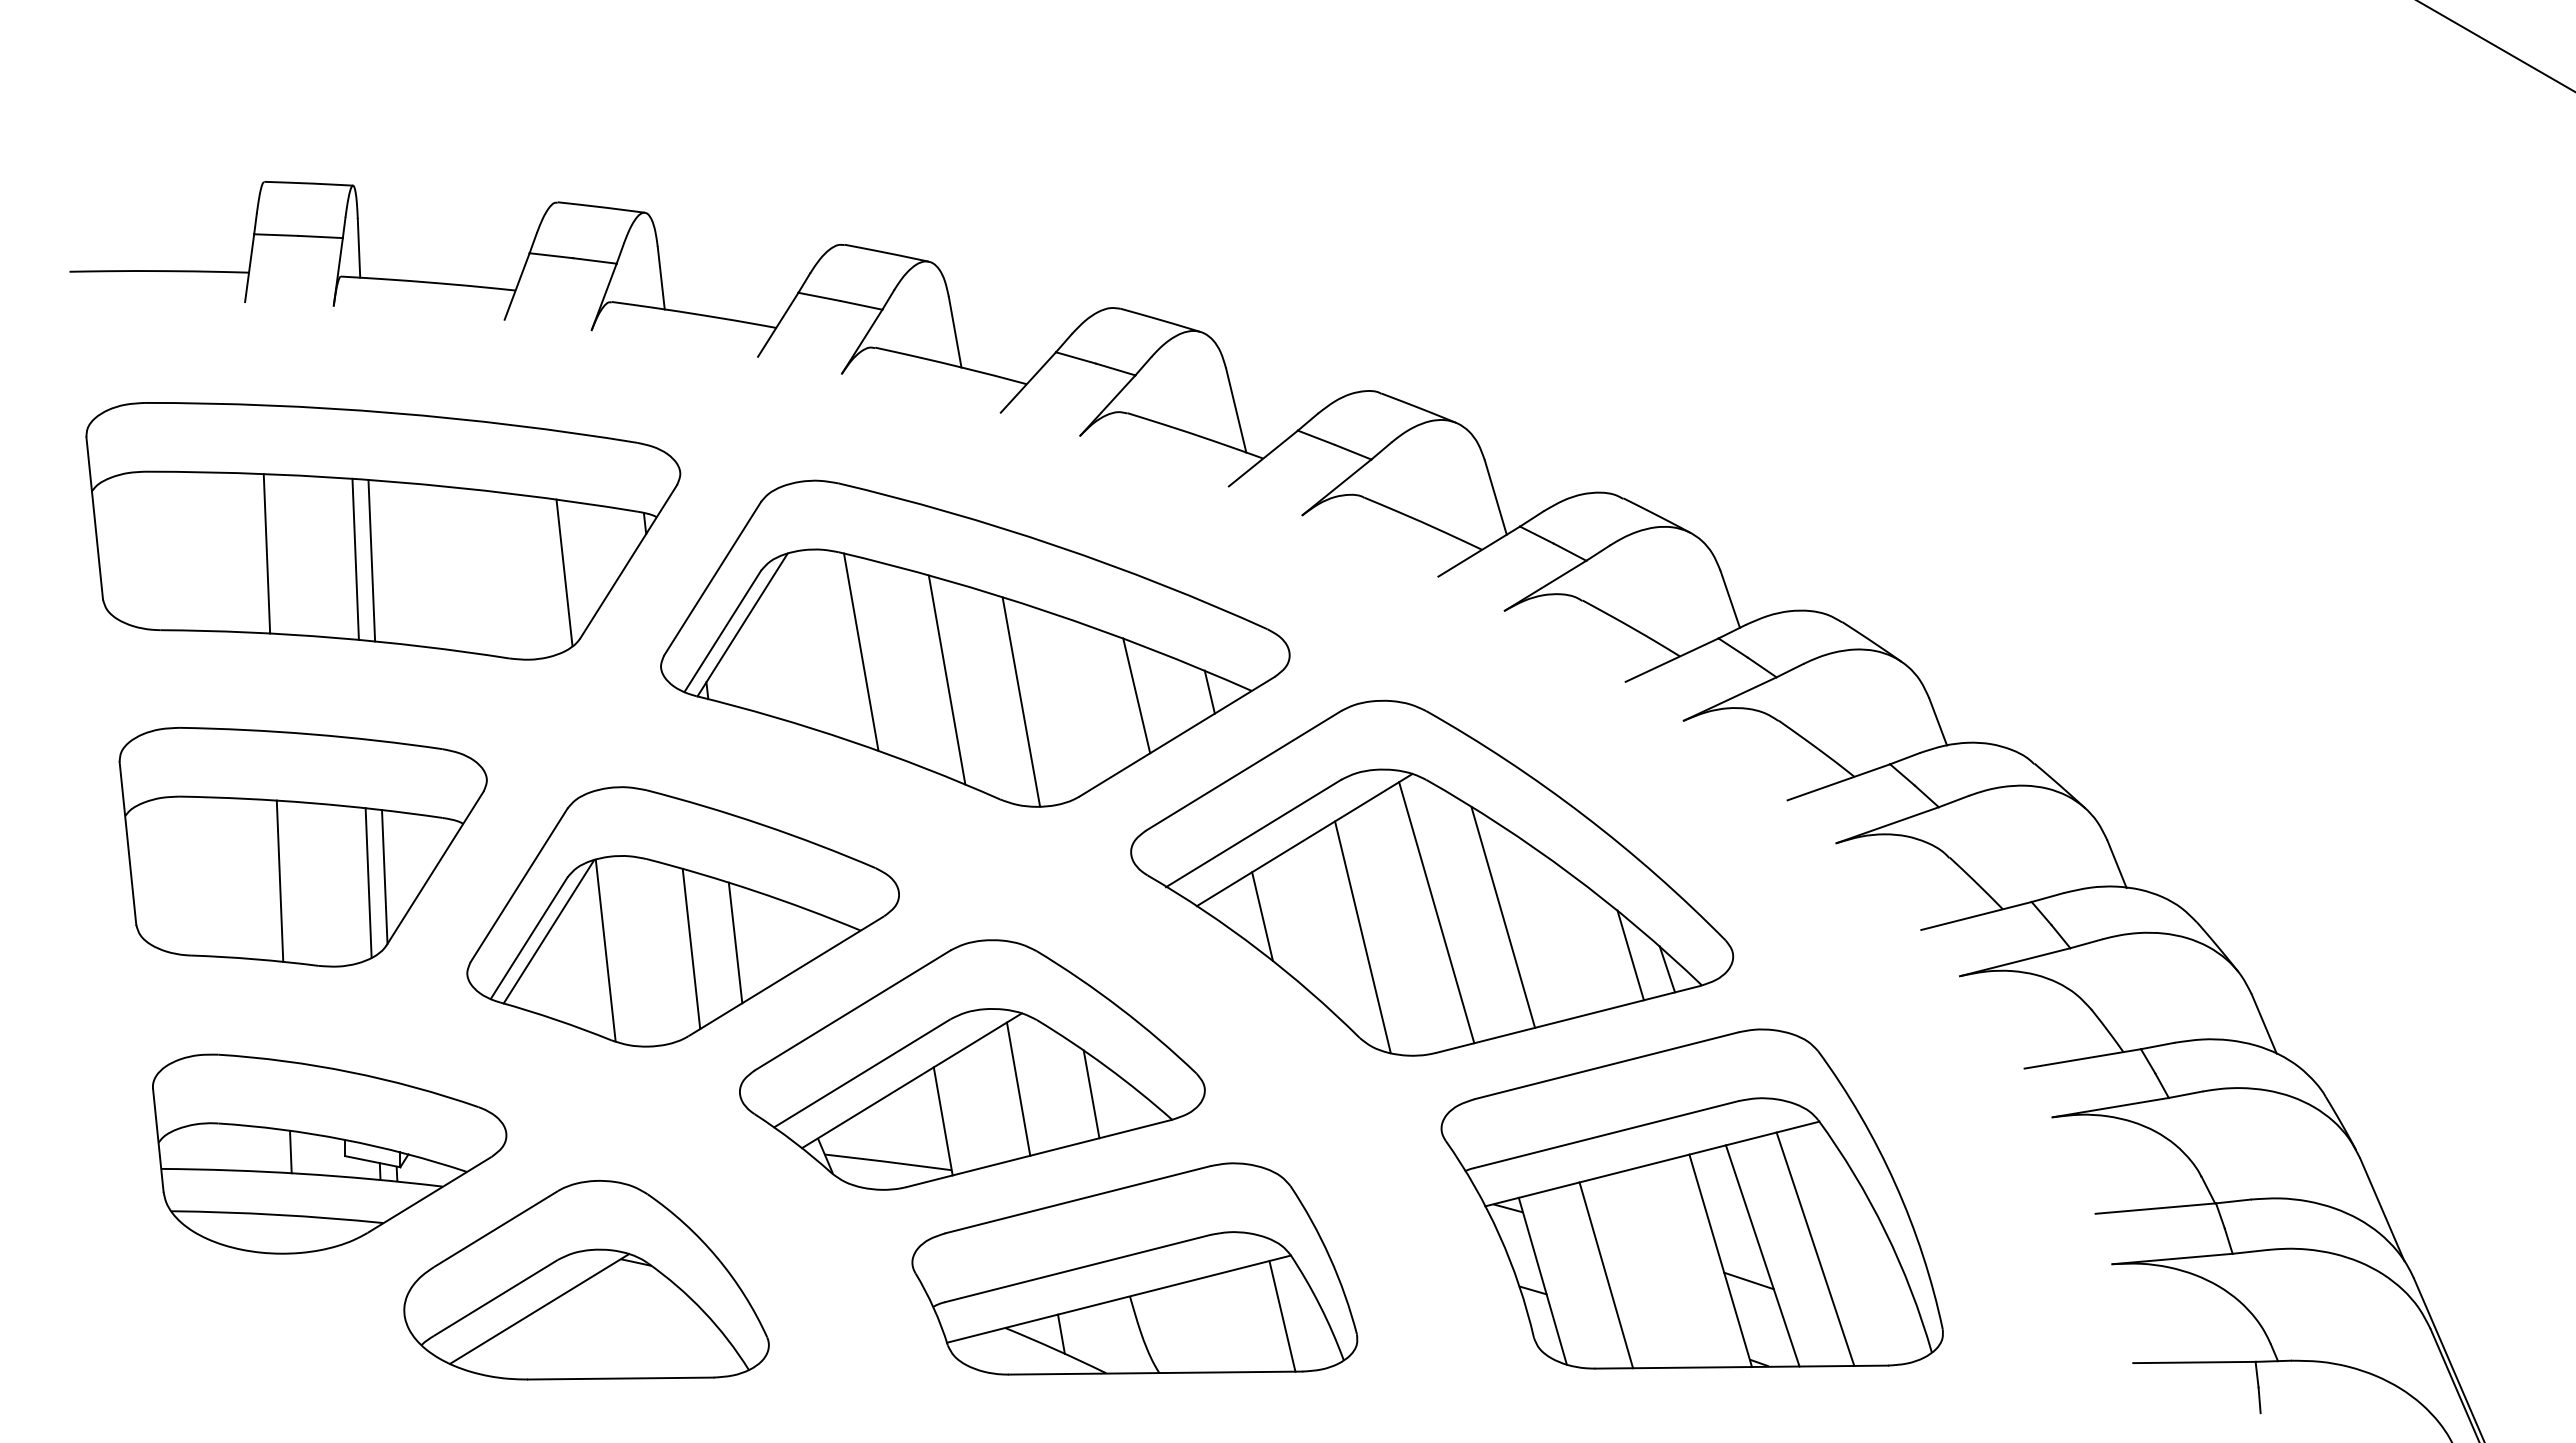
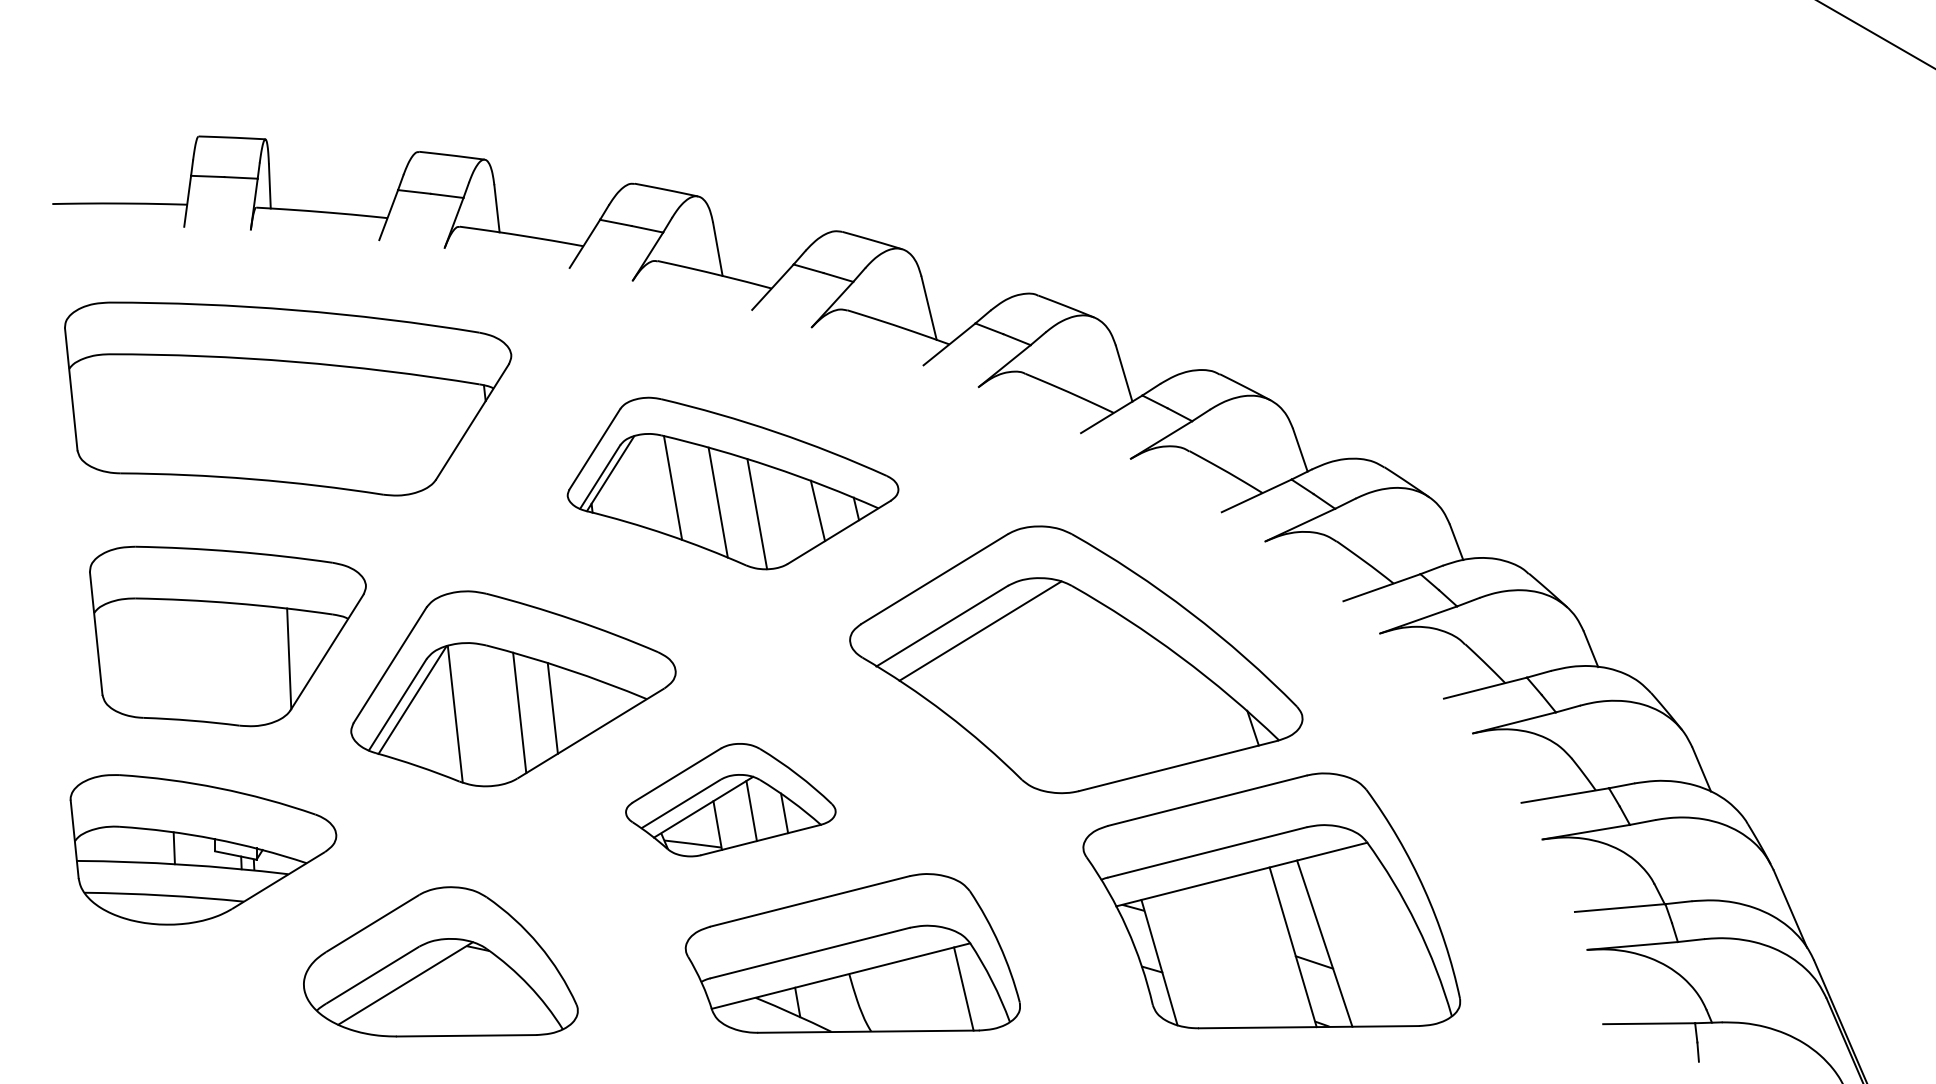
line: (266, 553) -> (200, 415), removed
line: (355, 558) -> (267, 419), removed
line: (371, 560) -> (279, 421), removed
line: (564, 572) -> (424, 430), removed
part: (975, 643) -> (733, 483), size x0.7
line: (279, 880) -> (210, 661), removed
line: (368, 882) -> (276, 662), removed
line: (1436, 912) -> (1079, 685), removed
line: (1262, 916) -> (948, 688), removed
line: (1503, 917) -> (1129, 689), removed
line: (1362, 937) -> (1023, 704), removed
line: (1630, 955) -> (1225, 717), removed
part: (972, 1064) -> (730, 799), size x0.6
part: (329, 1153) -> (203, 849), moved
line: (1815, 1248) -> (1364, 938), removed
line: (1606, 1275) -> (1207, 958), removed

